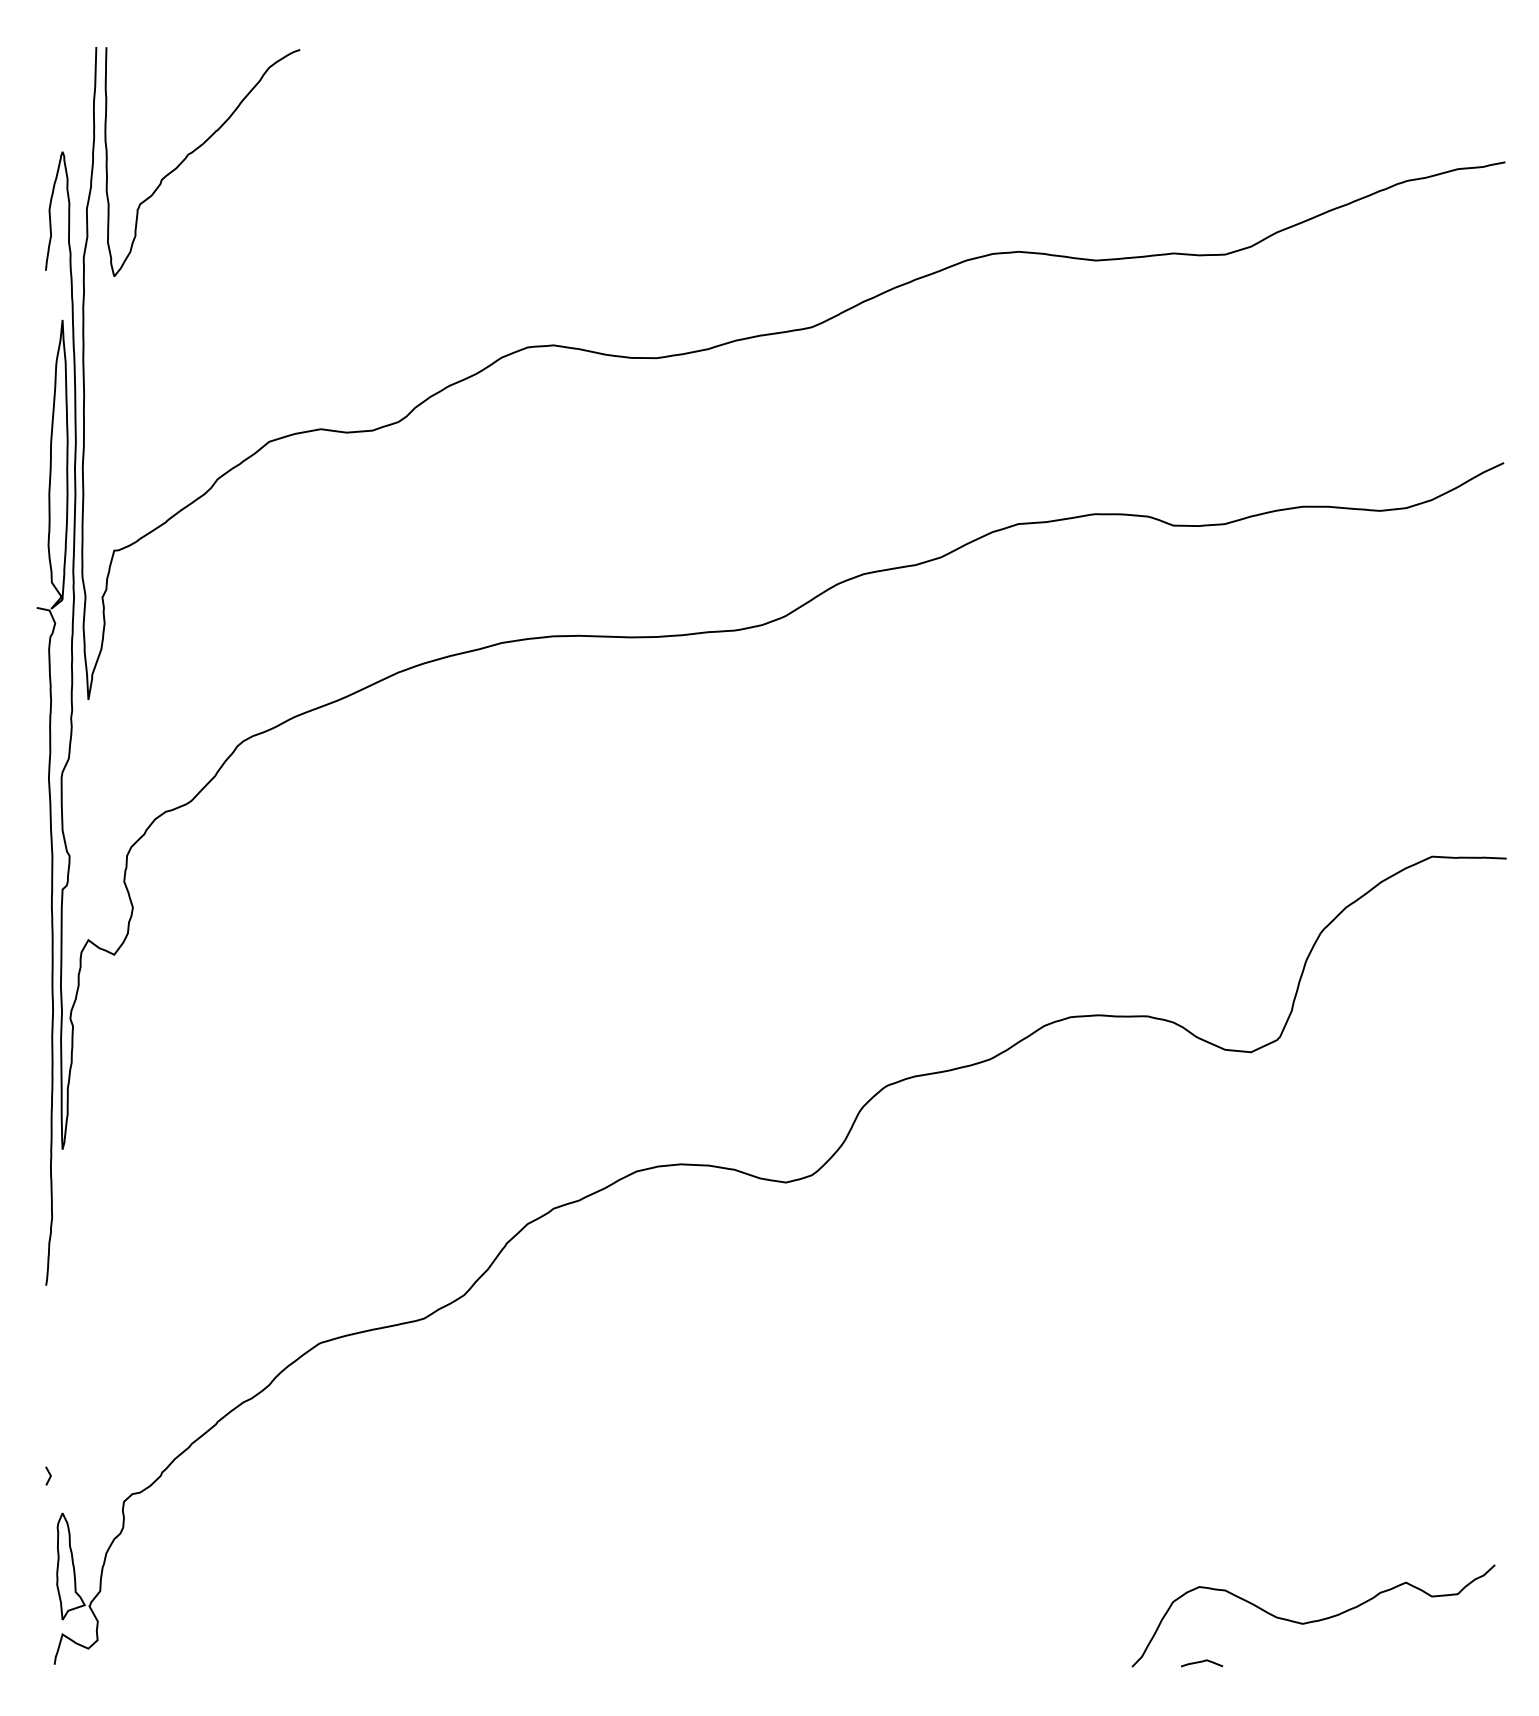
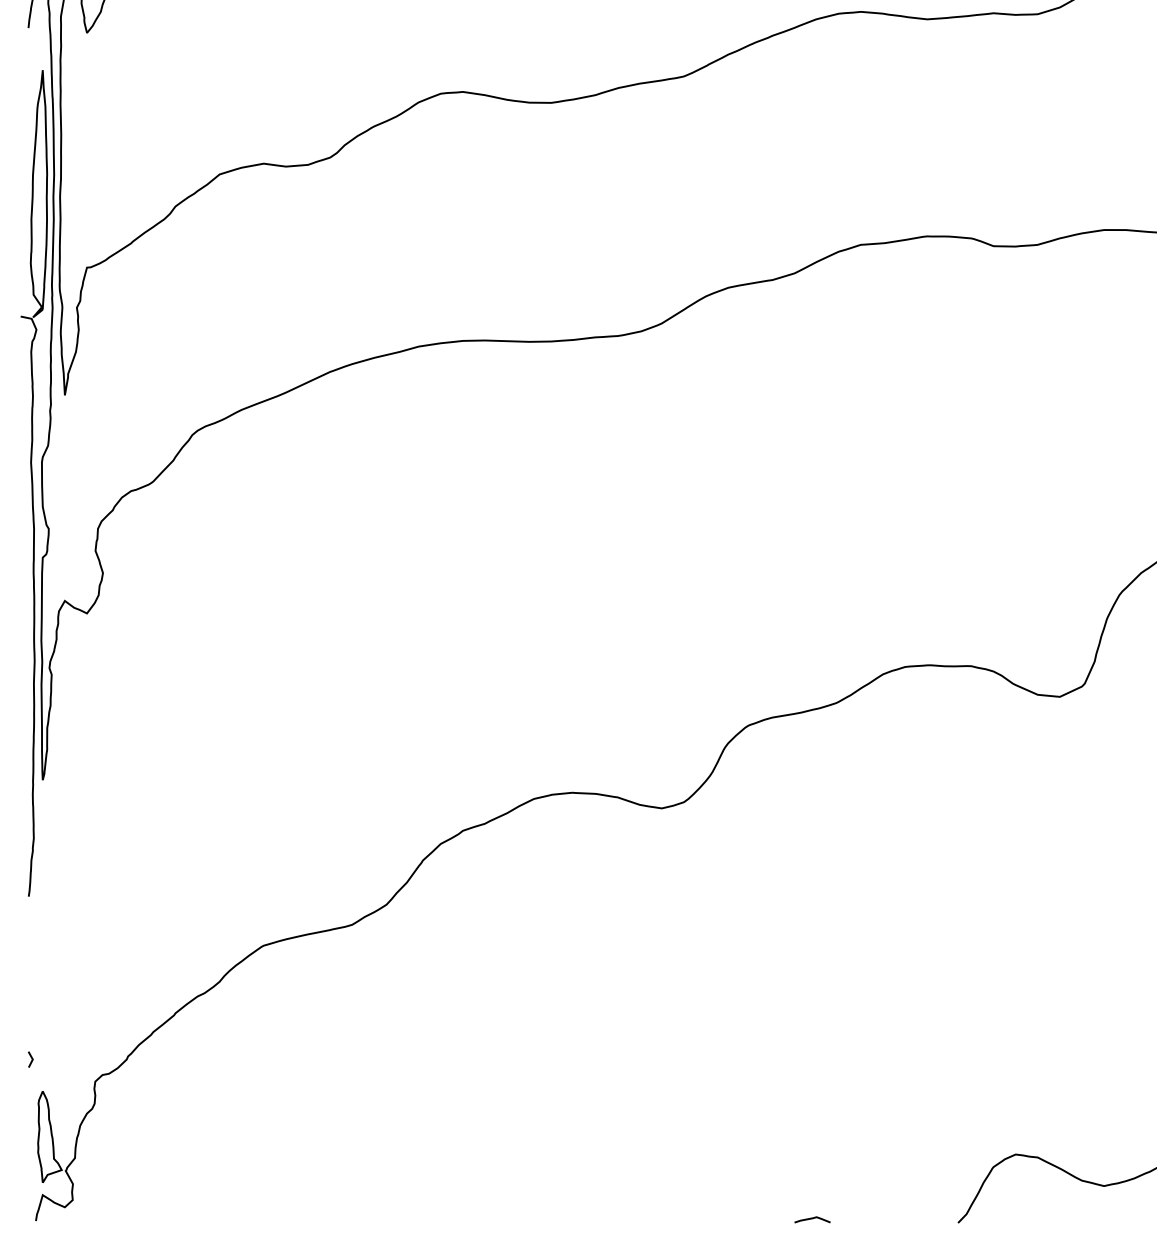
curve: (1202, 1662) -> (812, 1219), moved

